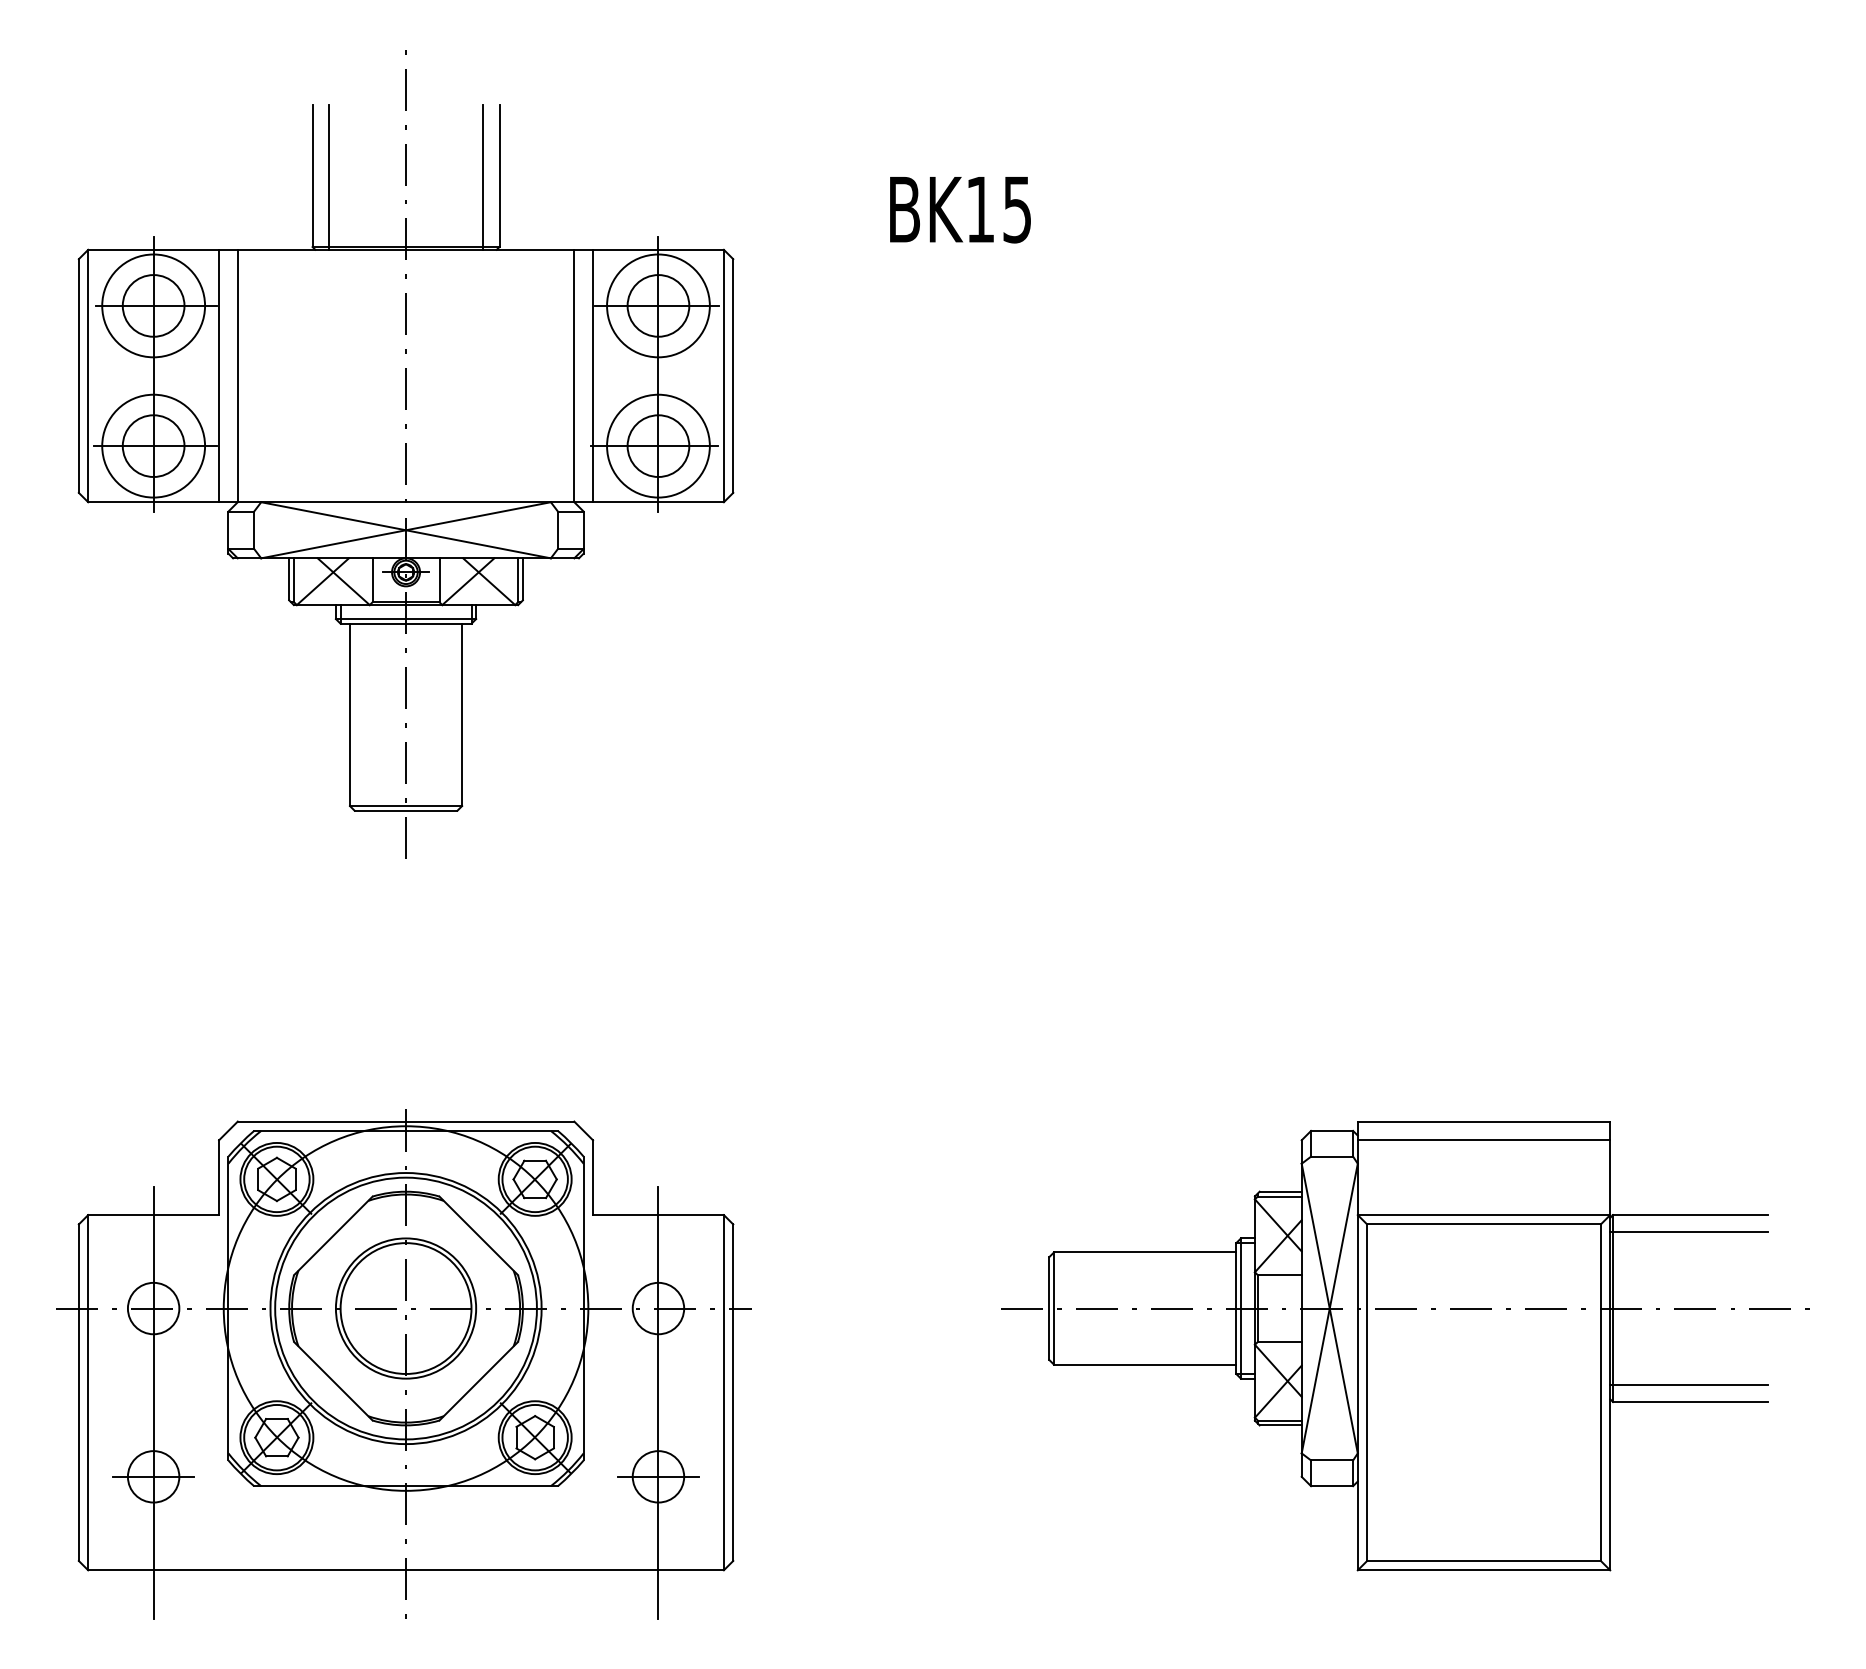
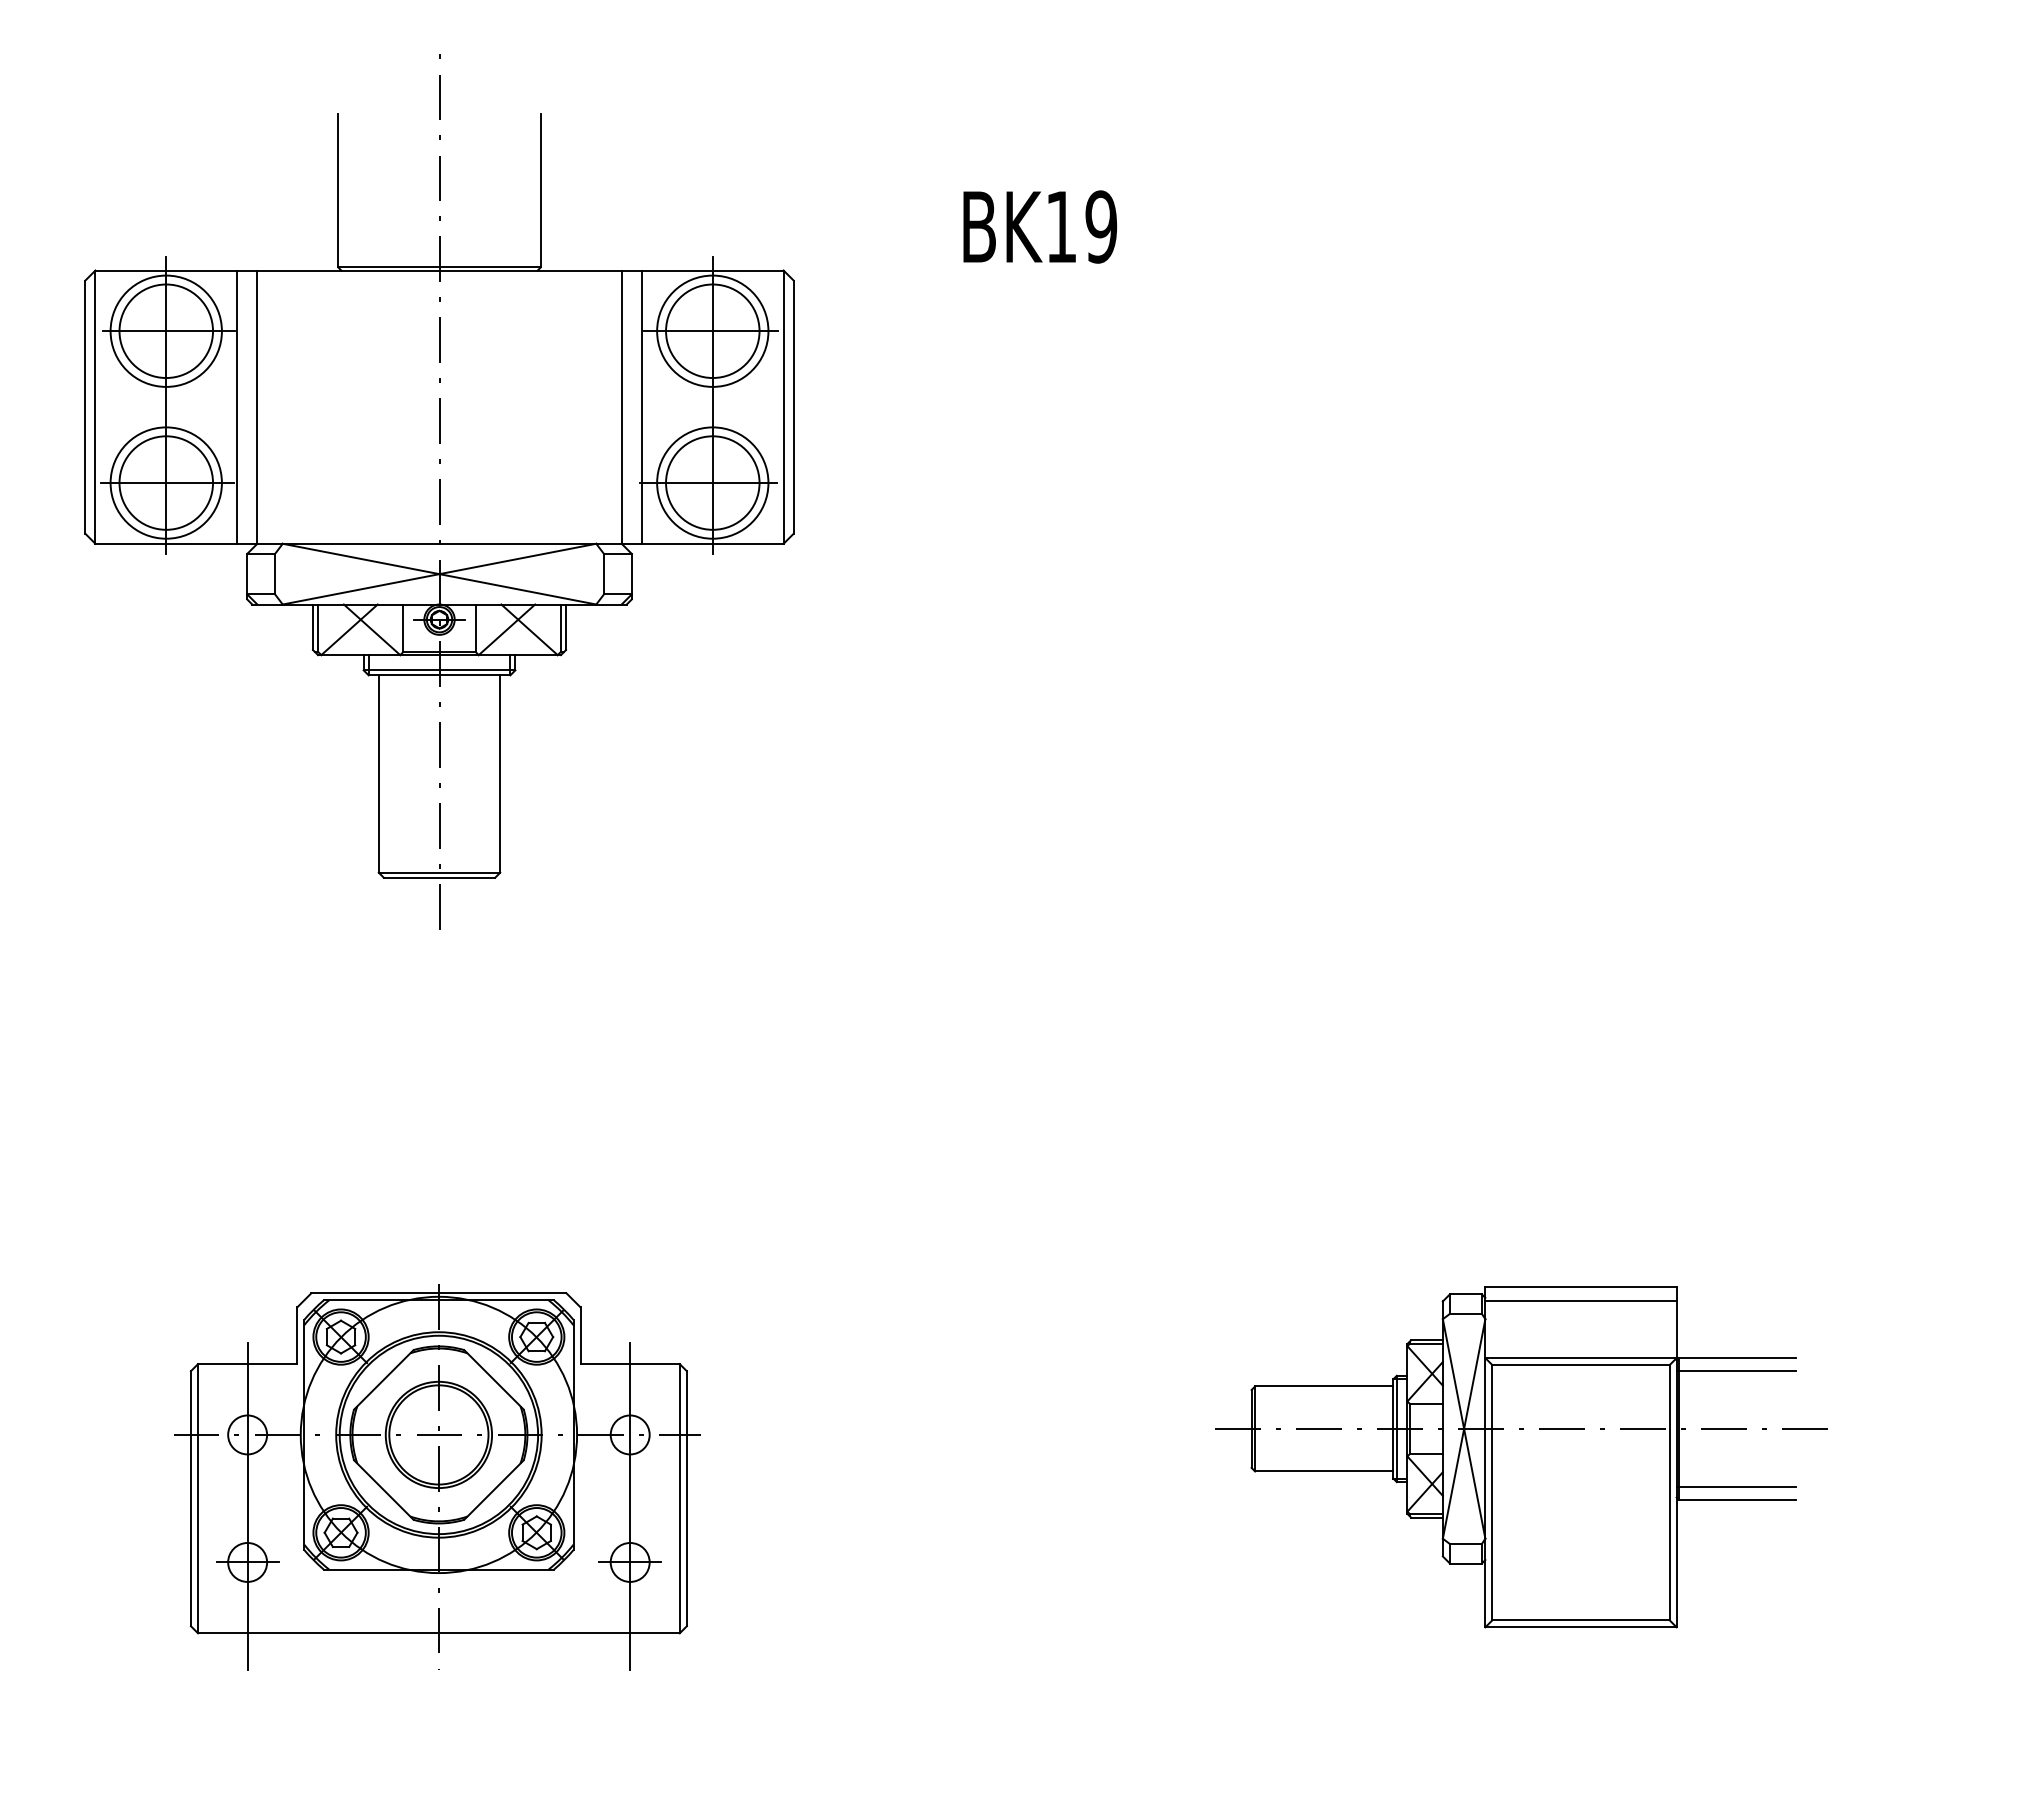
line: (329, 177) -> (356, 192), removed
line: (482, 177) -> (522, 192), removed
text: (1017, 209) -> (1101, 226), BK15 -> BK19
circle: (152, 305) -> (165, 330), size x1.4
circle: (658, 305) -> (712, 330), size x1.4
circle: (152, 445) -> (165, 482), size x1.4
circle: (658, 445) -> (712, 482), size x1.4
part: (1405, 1346) -> (1521, 1457), size x0.7
part: (404, 1364) -> (437, 1477), size x0.7

